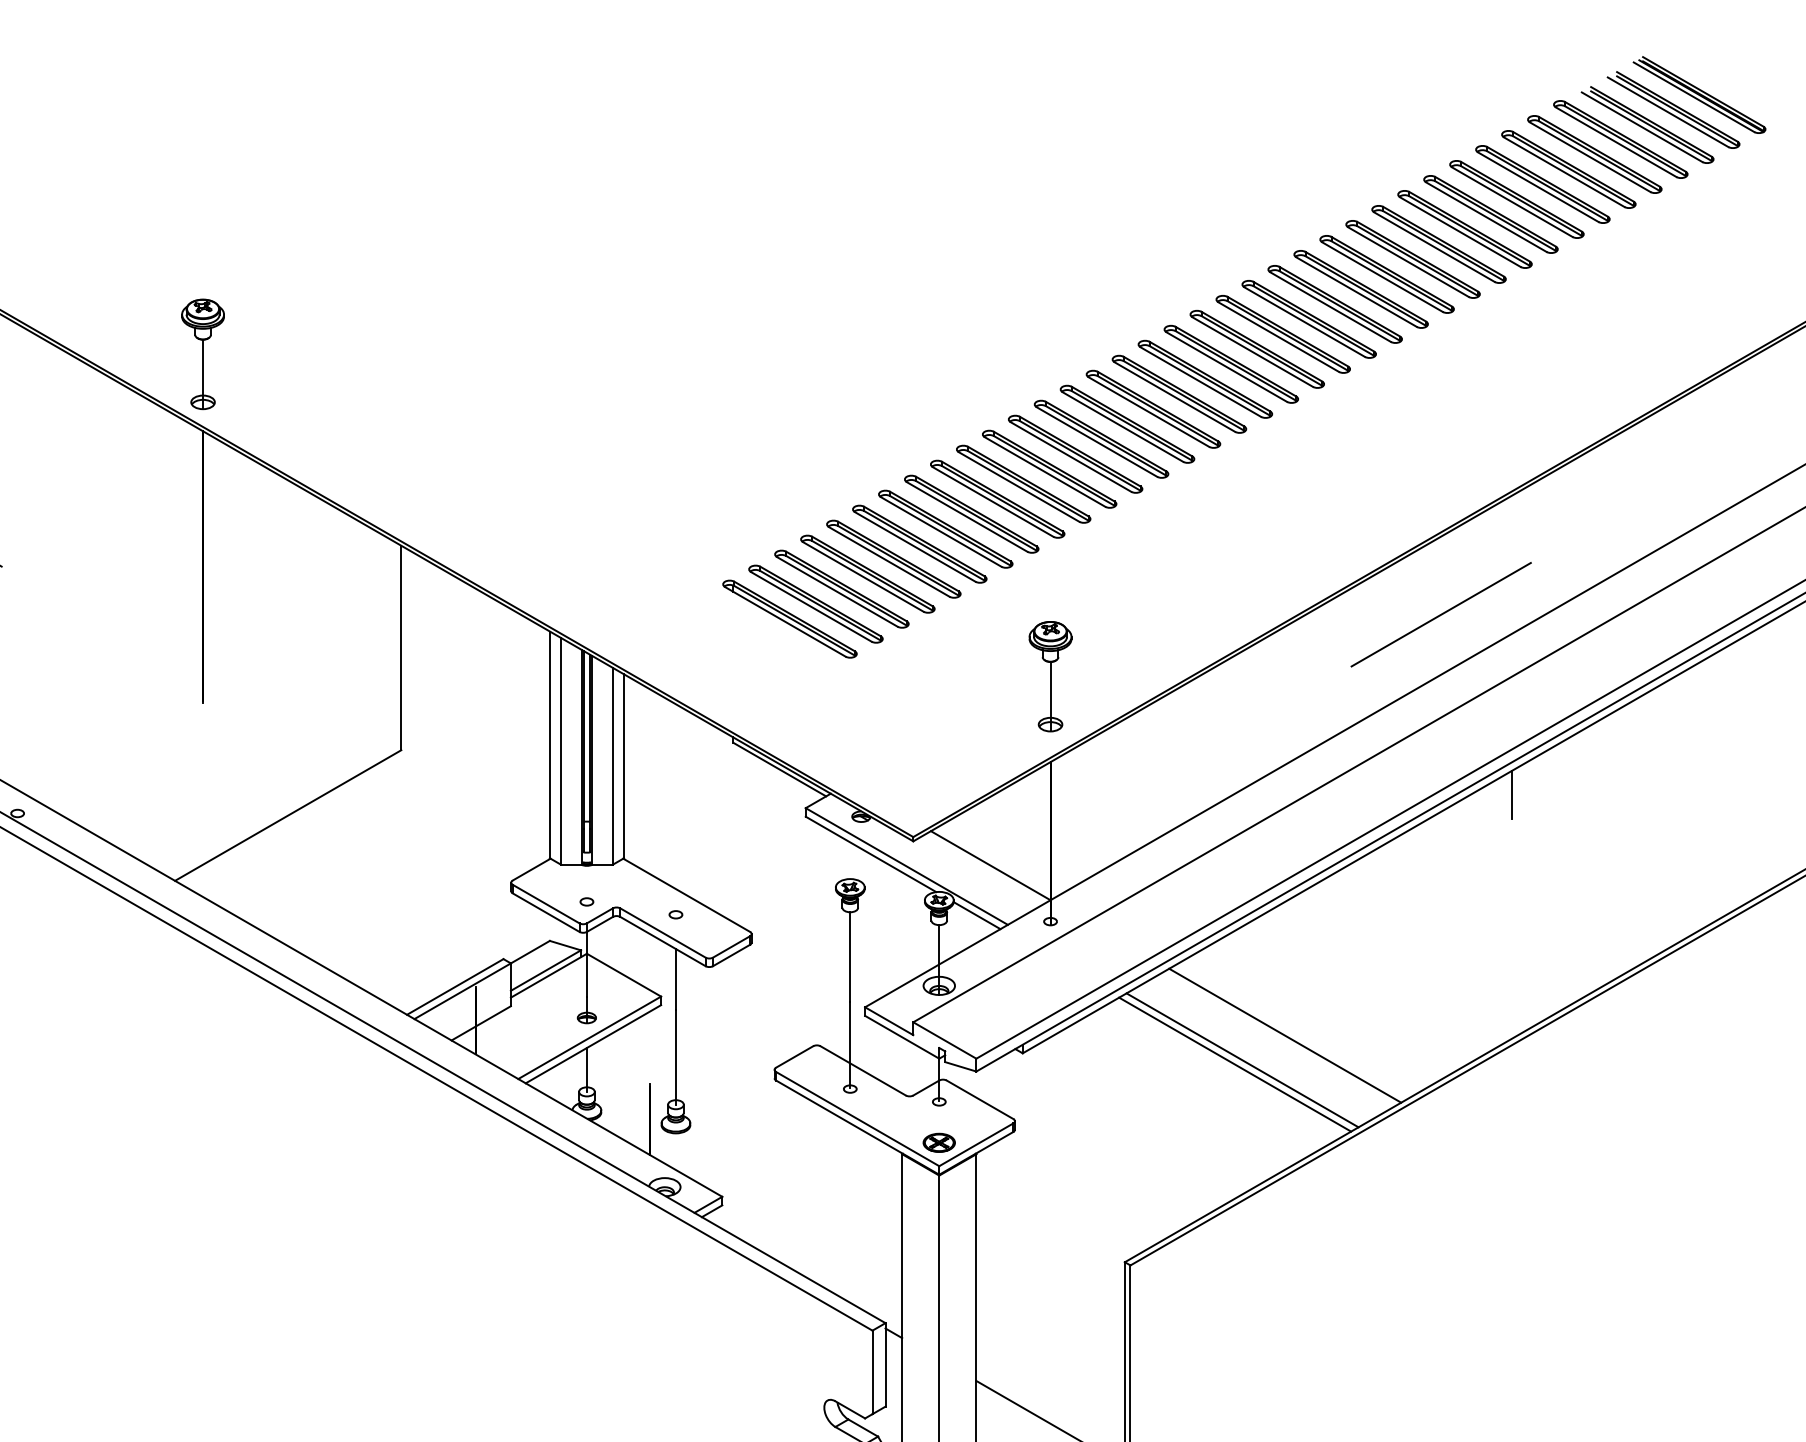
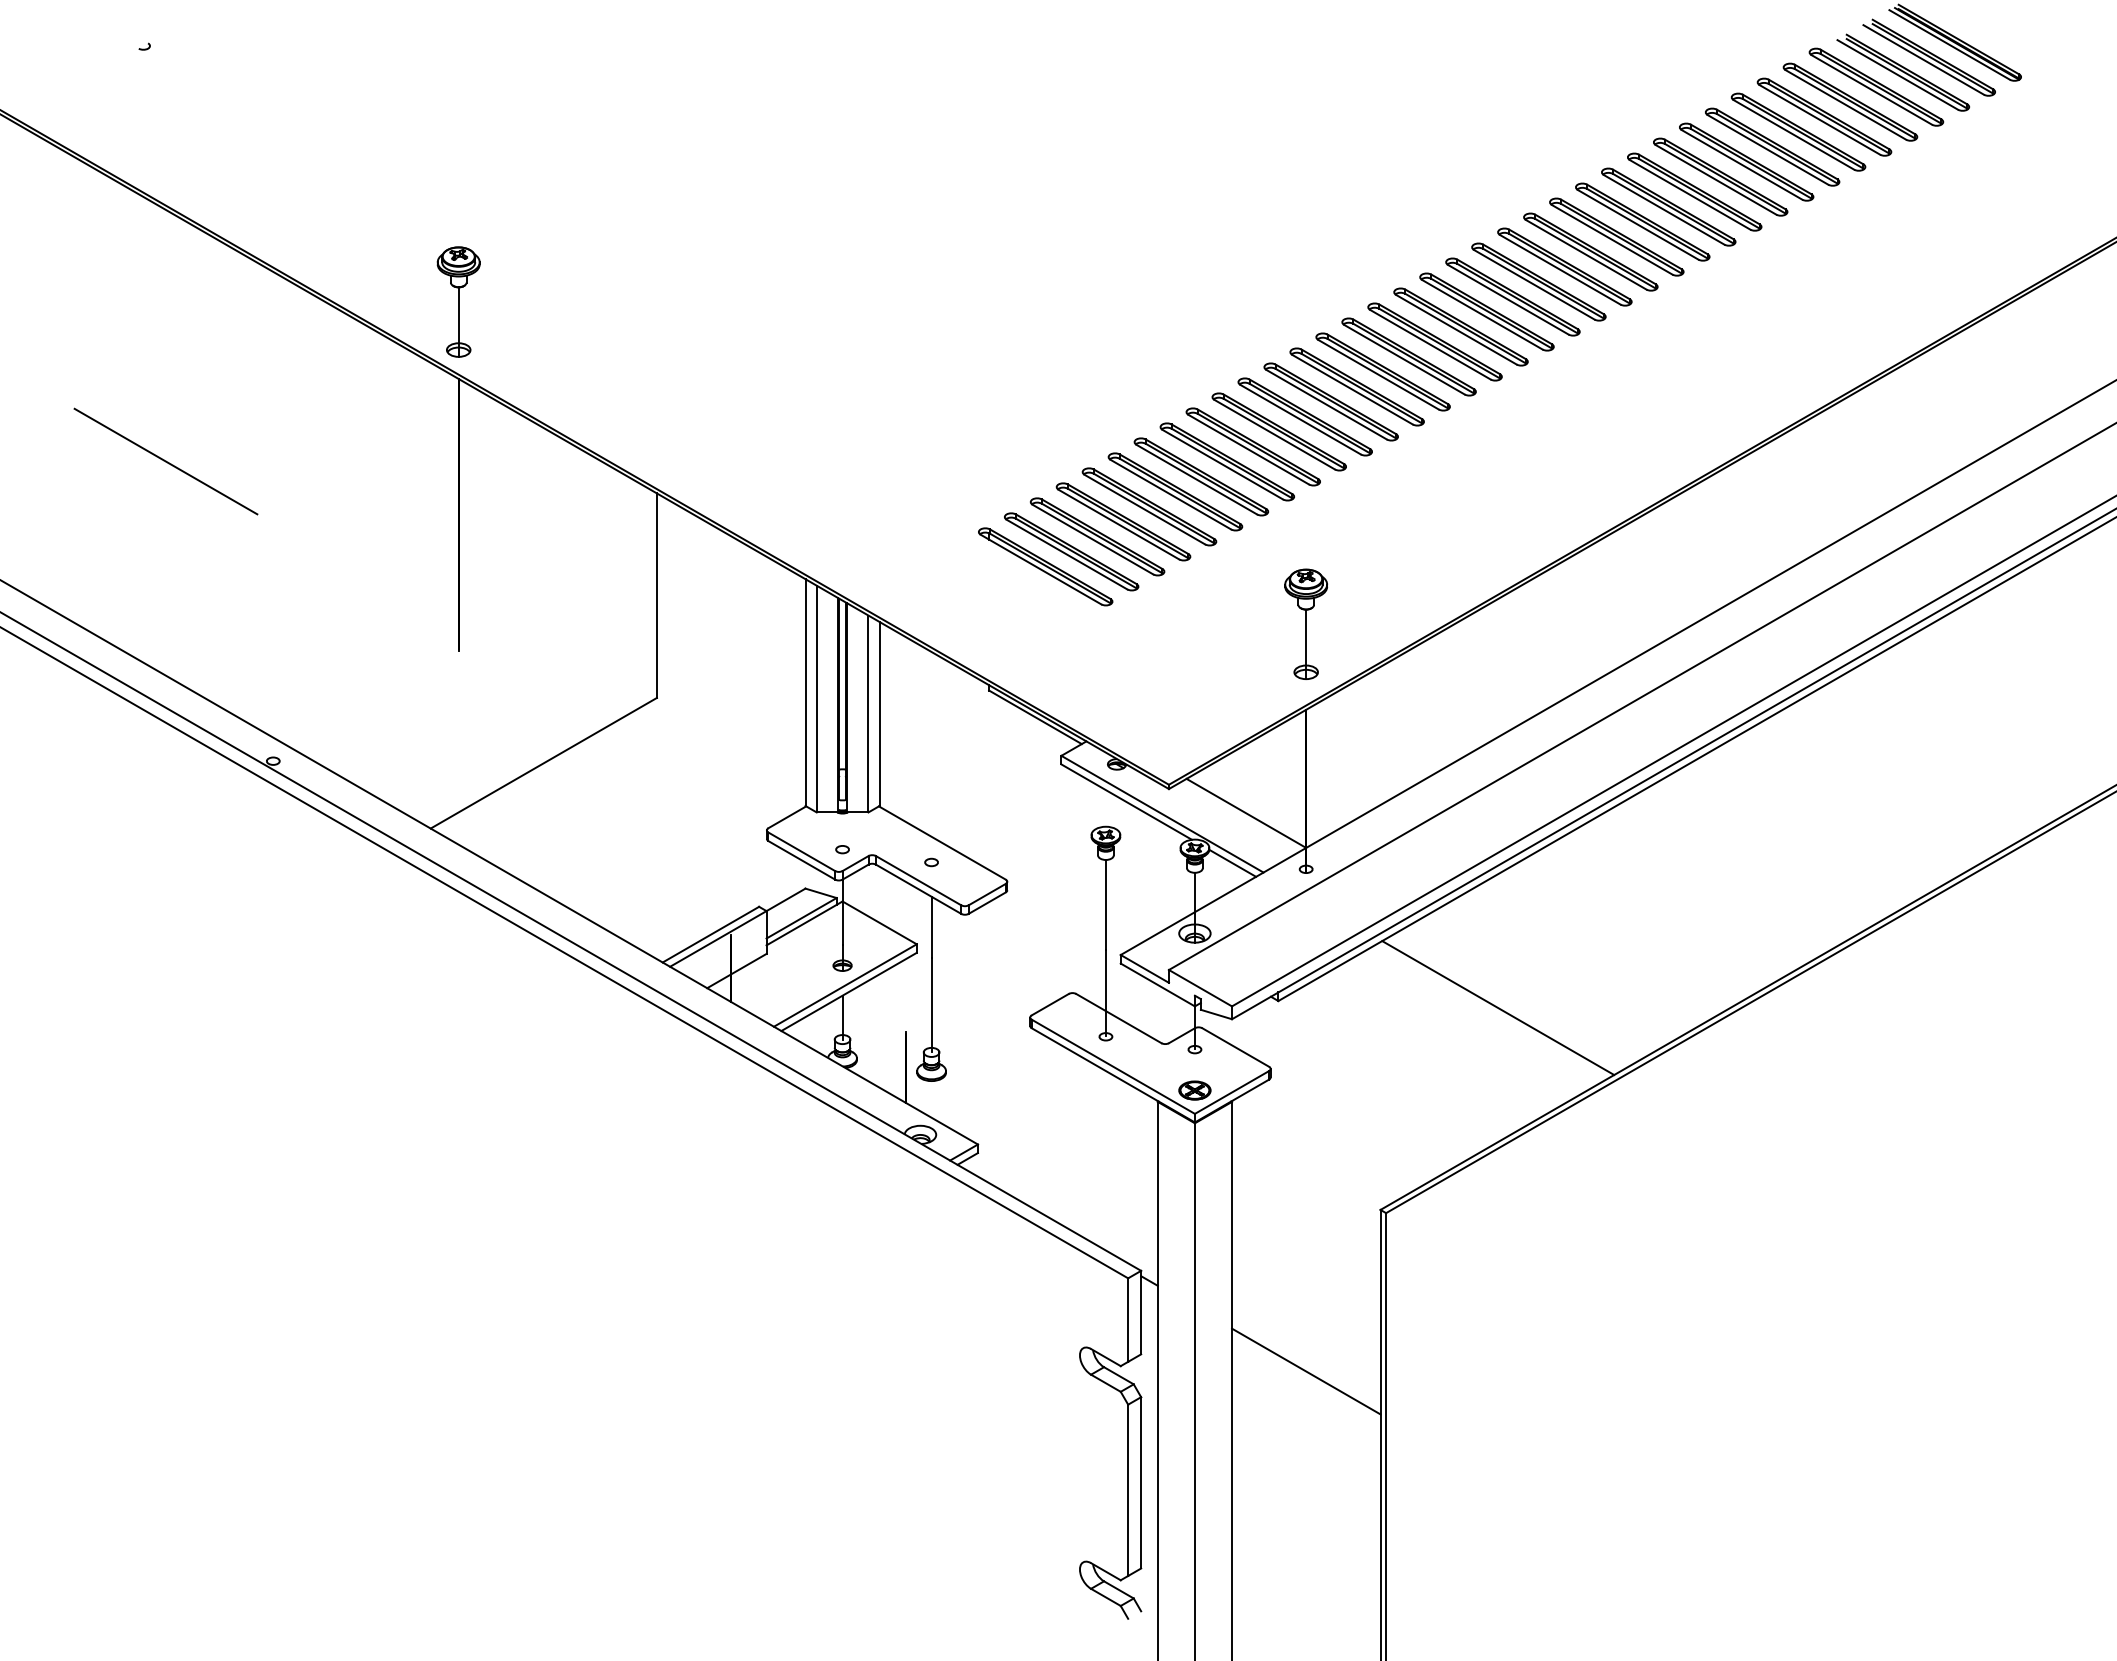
line: (1440, 614) -> (1696, 562), removed
line: (1511, 794) -> (1767, 742), removed
line: (1284, 1035) -> (1540, 983), removed
line: (1234, 1064) -> (1490, 1012), removed

